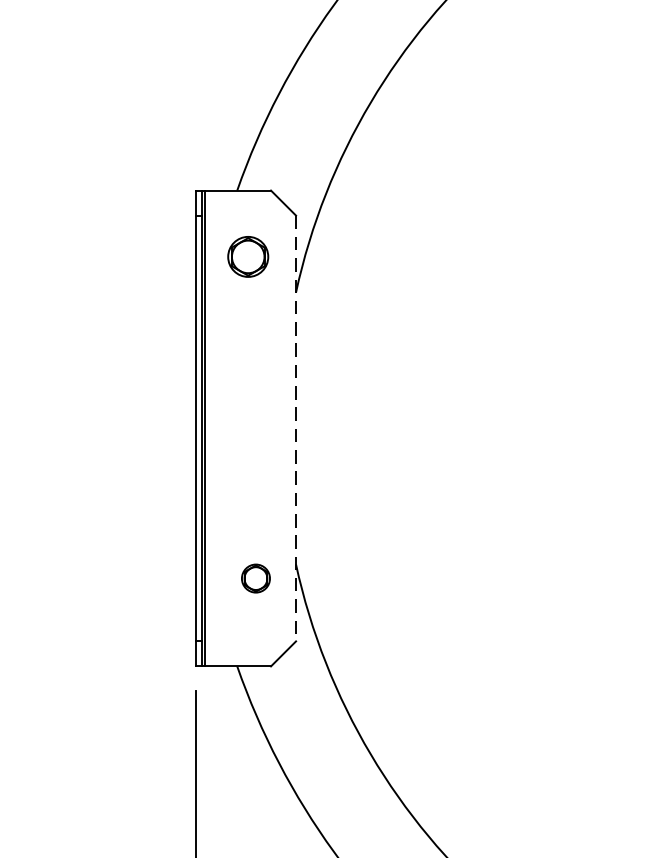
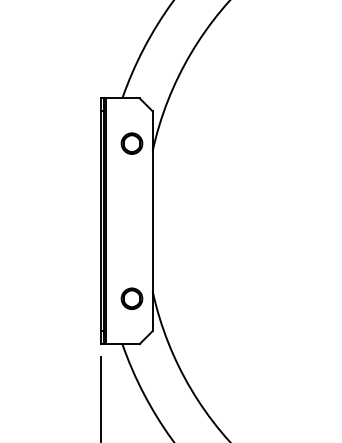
part: (247, 256) -> (131, 143), moved
line: (295, 429) -> (152, 221), dashed -> solid
part: (254, 578) -> (131, 298), size x1.43

